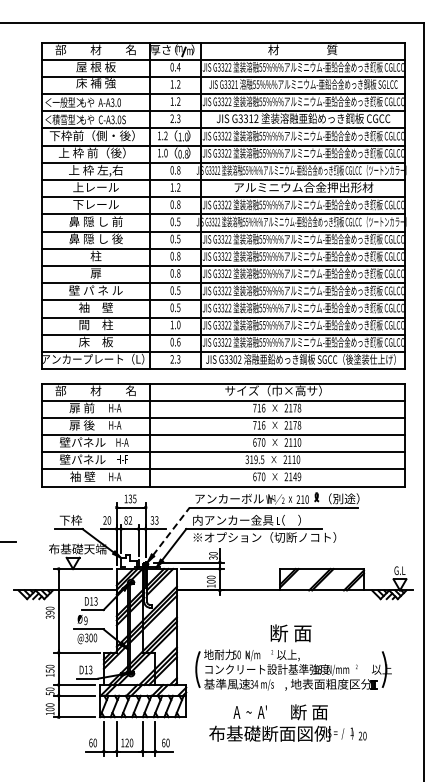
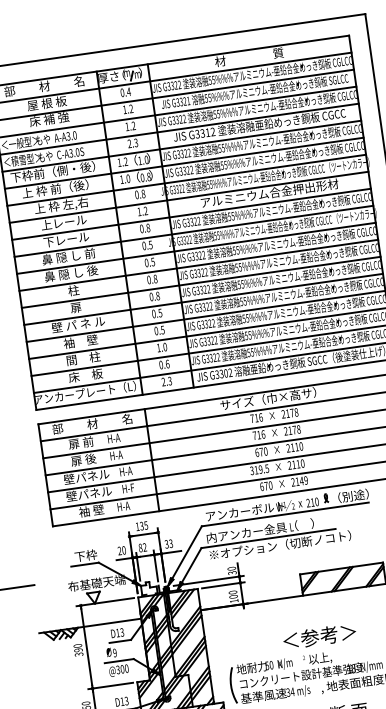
line: (171, 531) -> (187, 552), dashed -> solid
text: (290, 633) -> (319, 636), 断 面 -> ＜参考＞

